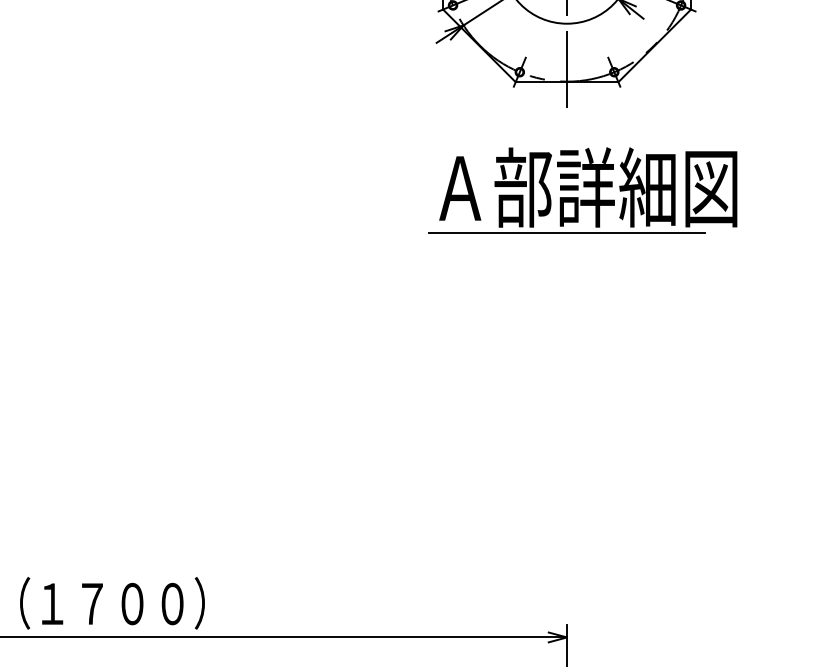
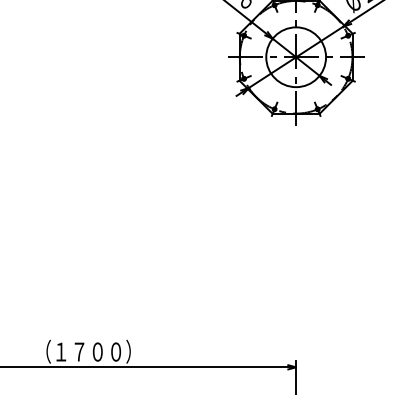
part: (580, 190) -> (302, 163), removed

